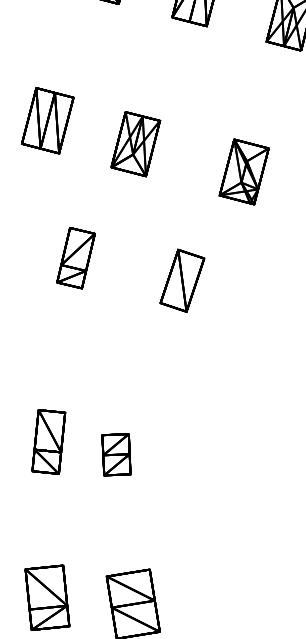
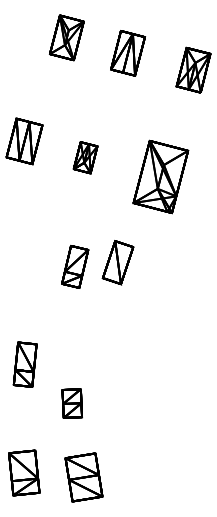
part: (135, 143) -> (85, 157), size x0.7
part: (244, 171) -> (161, 176), size x1.6
part: (76, 257) -> (75, 266), moved
part: (181, 280) -> (117, 262), moved
part: (115, 454) -> (71, 403), moved

